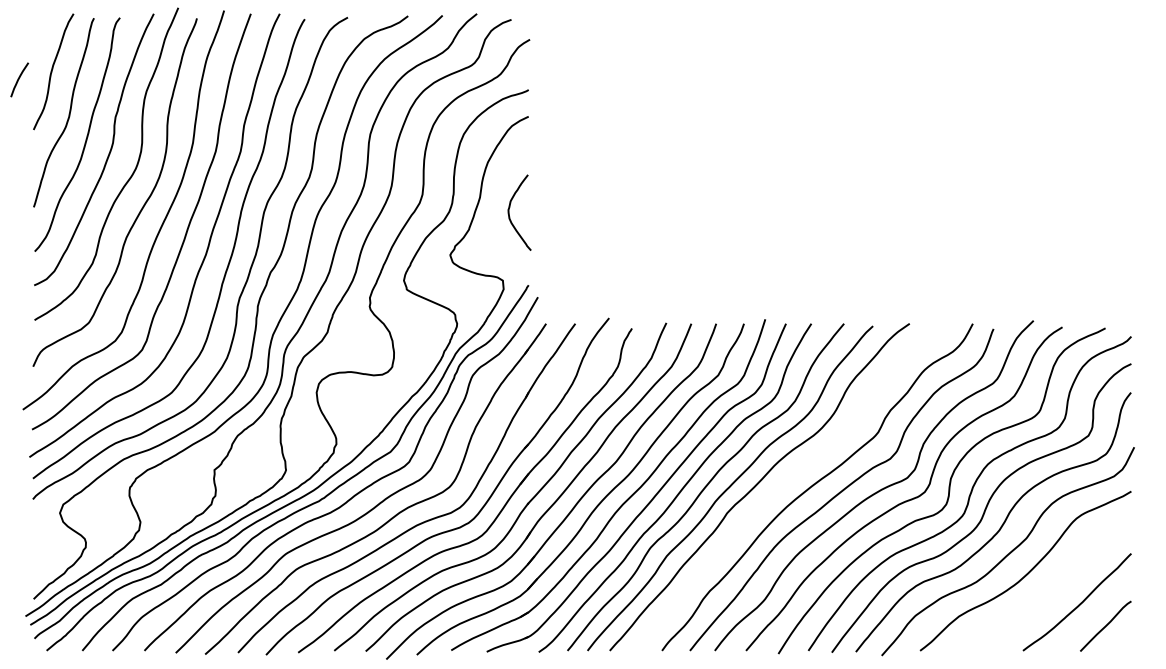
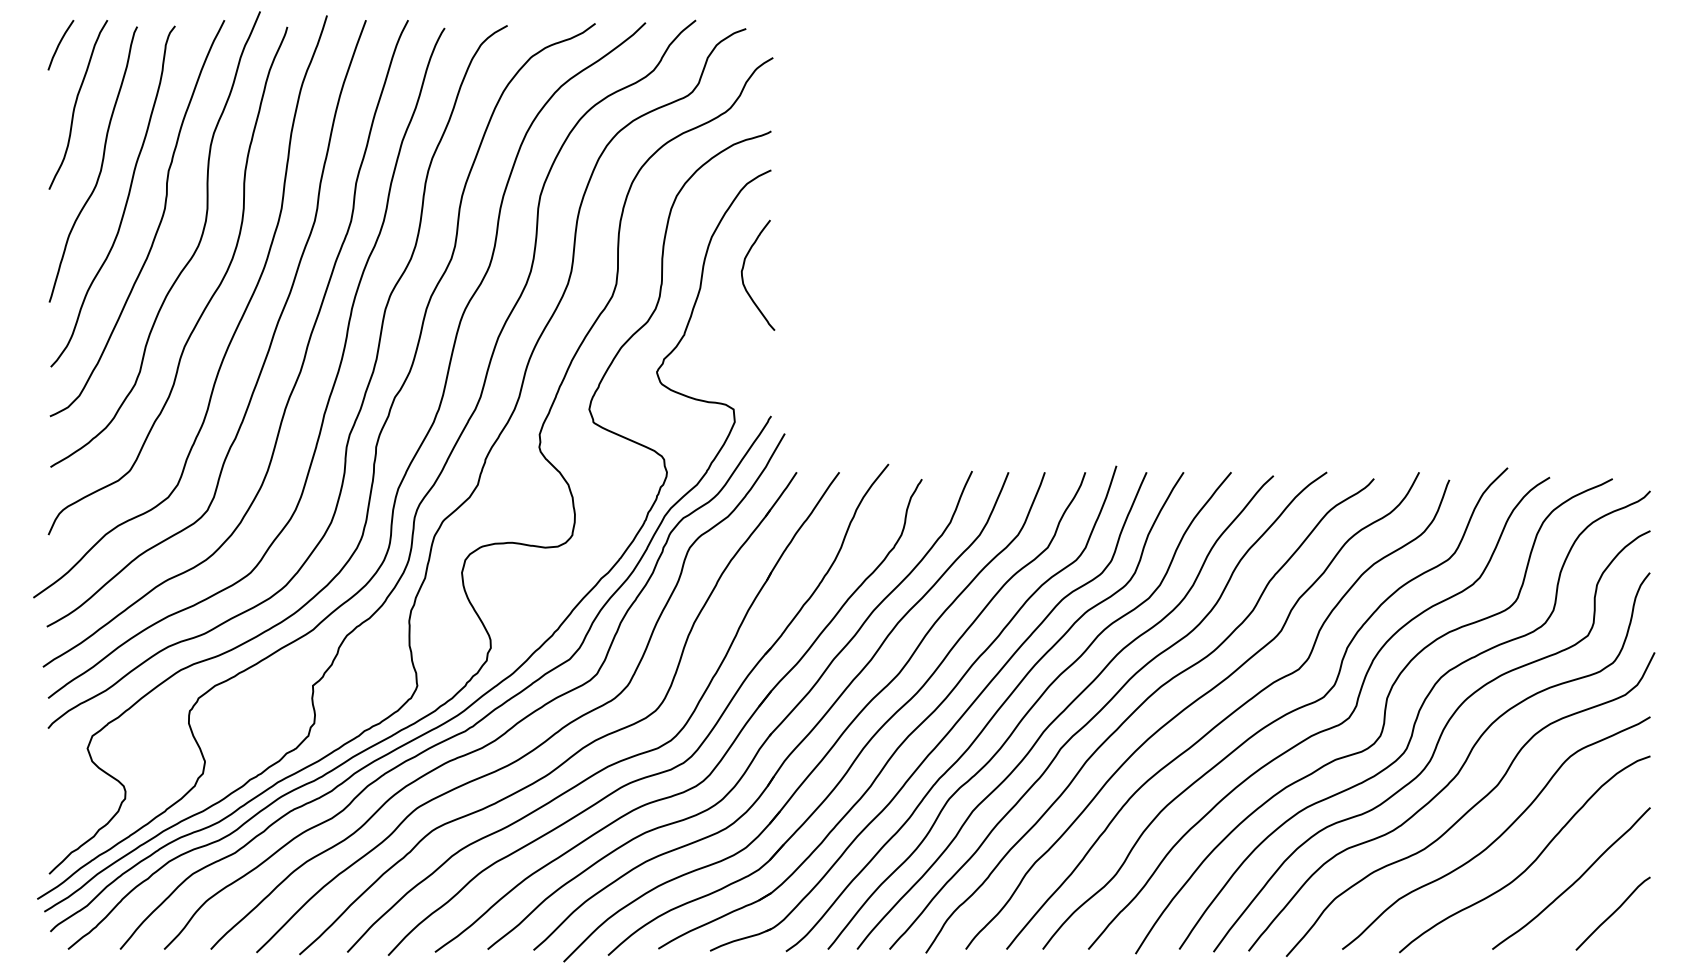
curve: (19, 79) -> (60, 44), moved
curve: (510, 216) -> (744, 280), moved
curve: (782, 484) -> (1141, 706), added
curve: (1050, 590) -> (1532, 861), added

